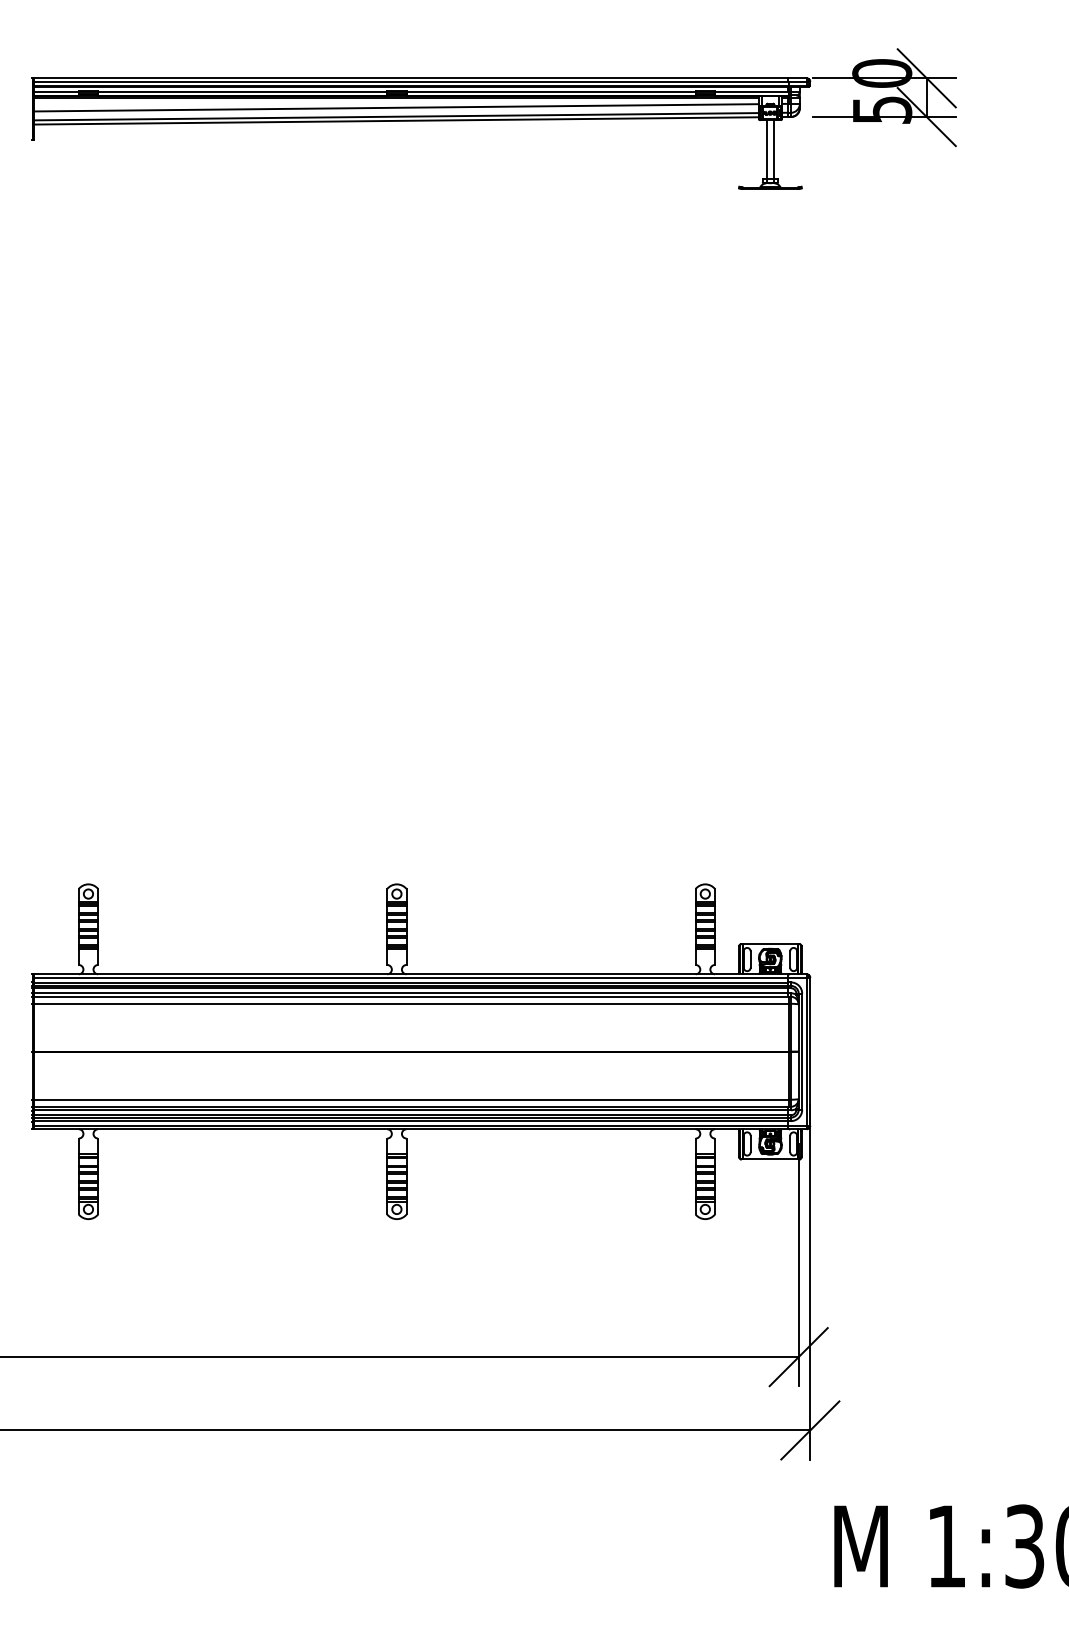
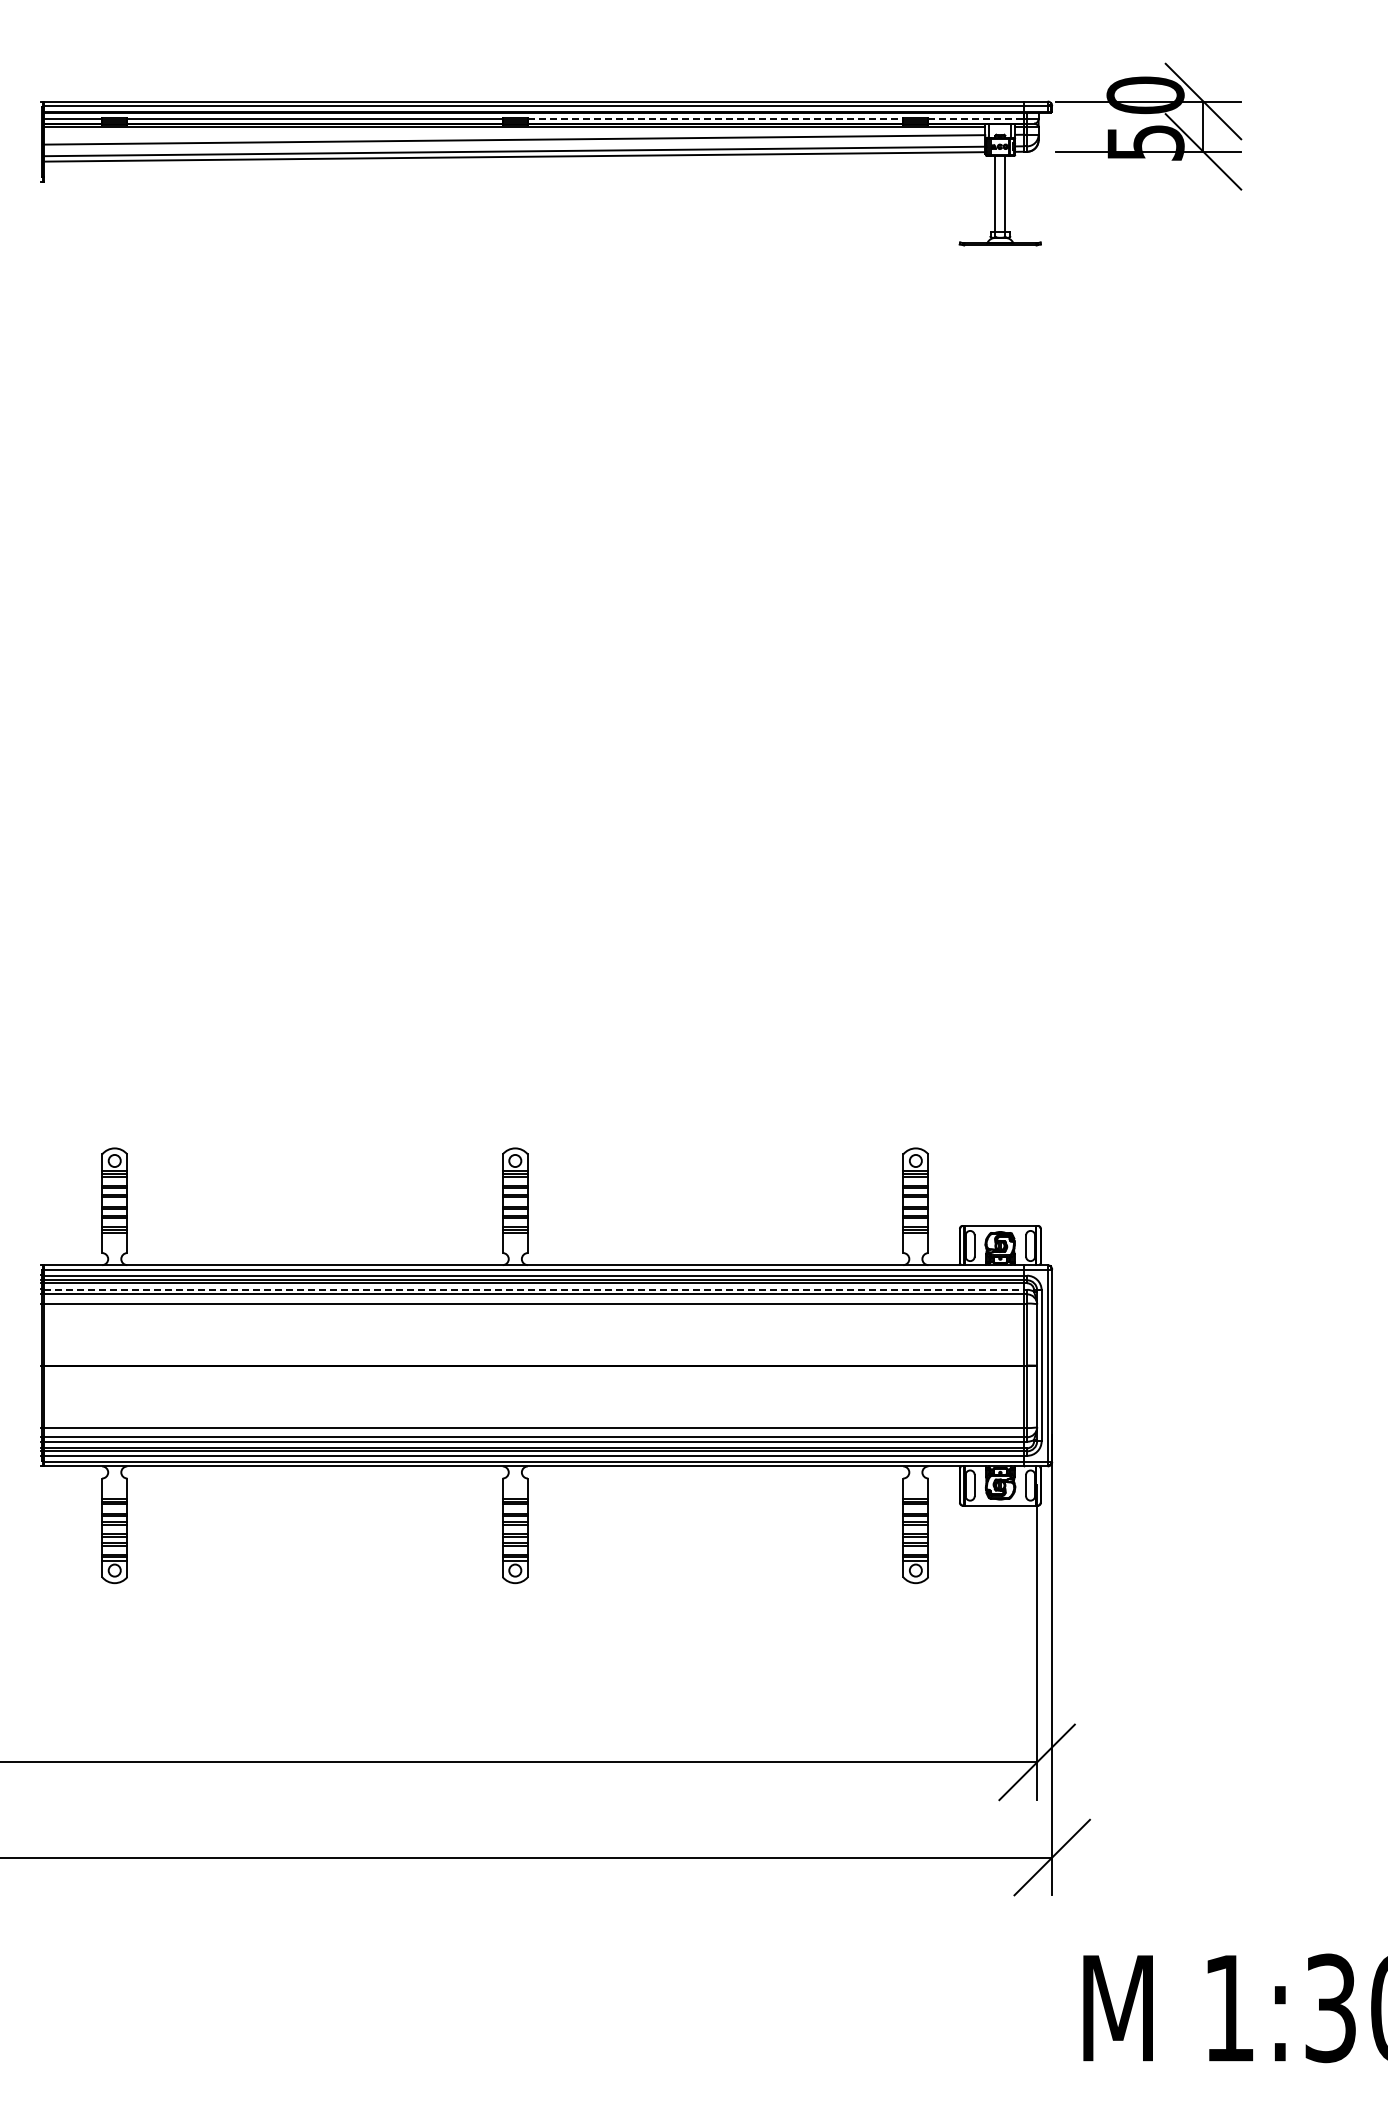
line: (551, 92) -> (715, 119), solid -> dashed
line: (752, 92) -> (976, 119), solid -> dashed
line: (410, 993) -> (533, 1289), solid -> dashed

